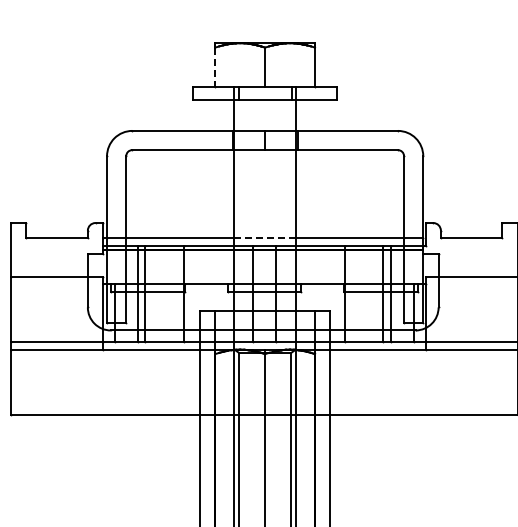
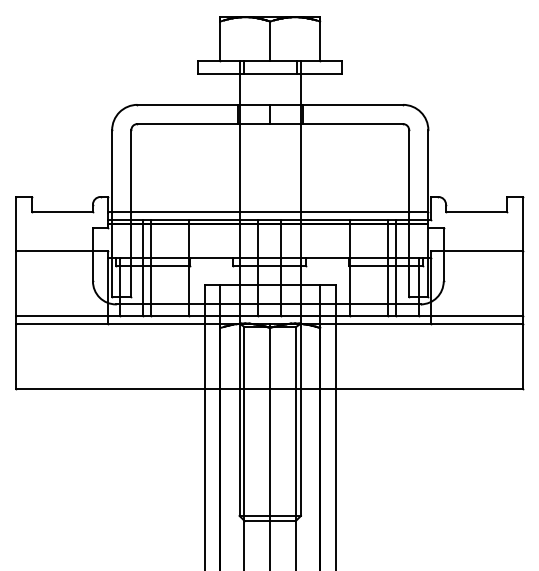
line: (215, 67) -> (220, 41), dashed -> solid
line: (265, 238) -> (270, 212), dashed -> solid

